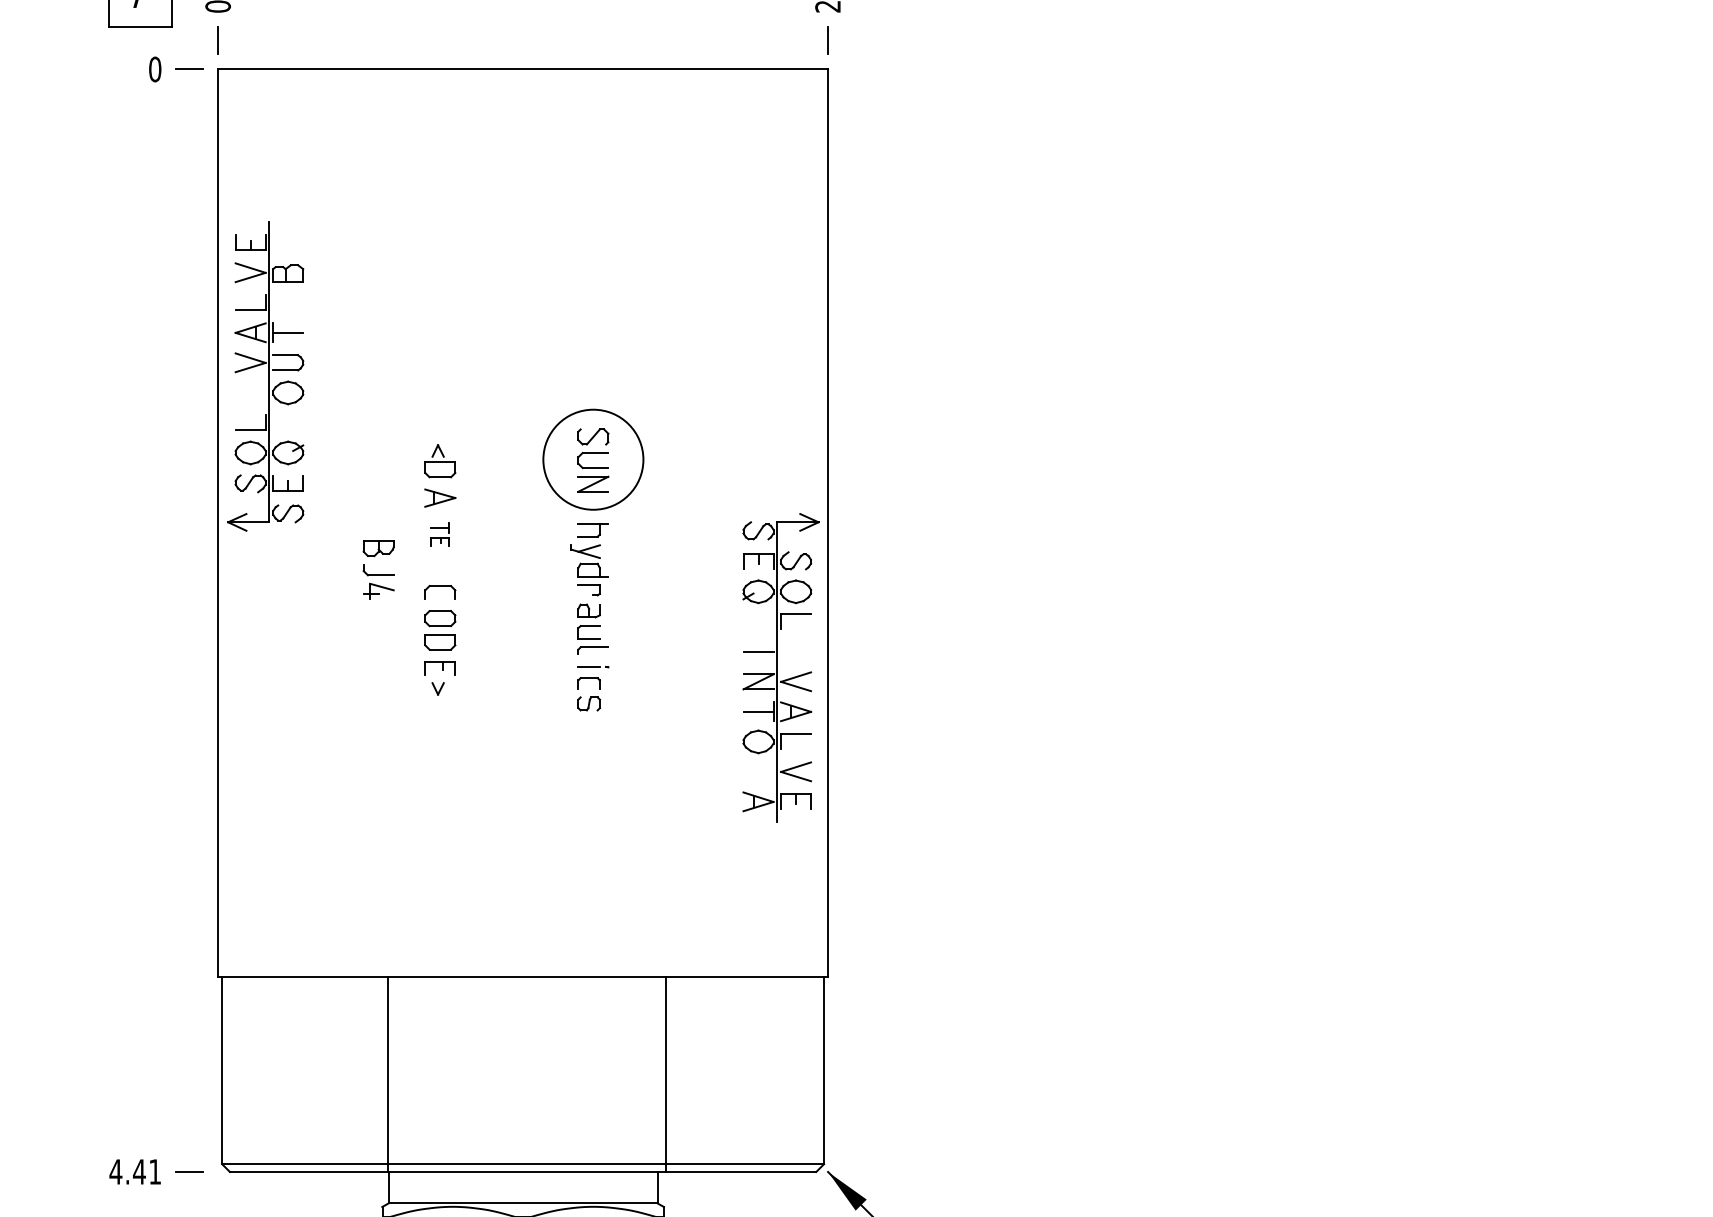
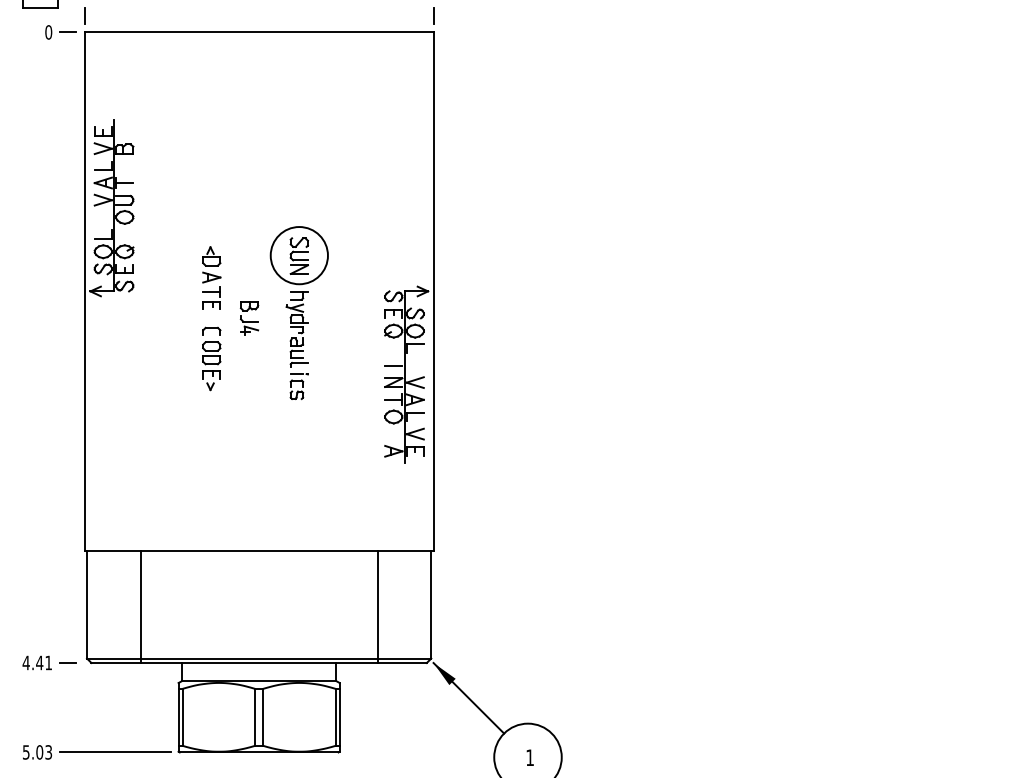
part: (439, 532) -> (211, 297), size x1.67
part: (378, 569) -> (249, 318), moved
line: (387, 1073) -> (140, 606), moved
line: (665, 1073) -> (377, 606), moved

